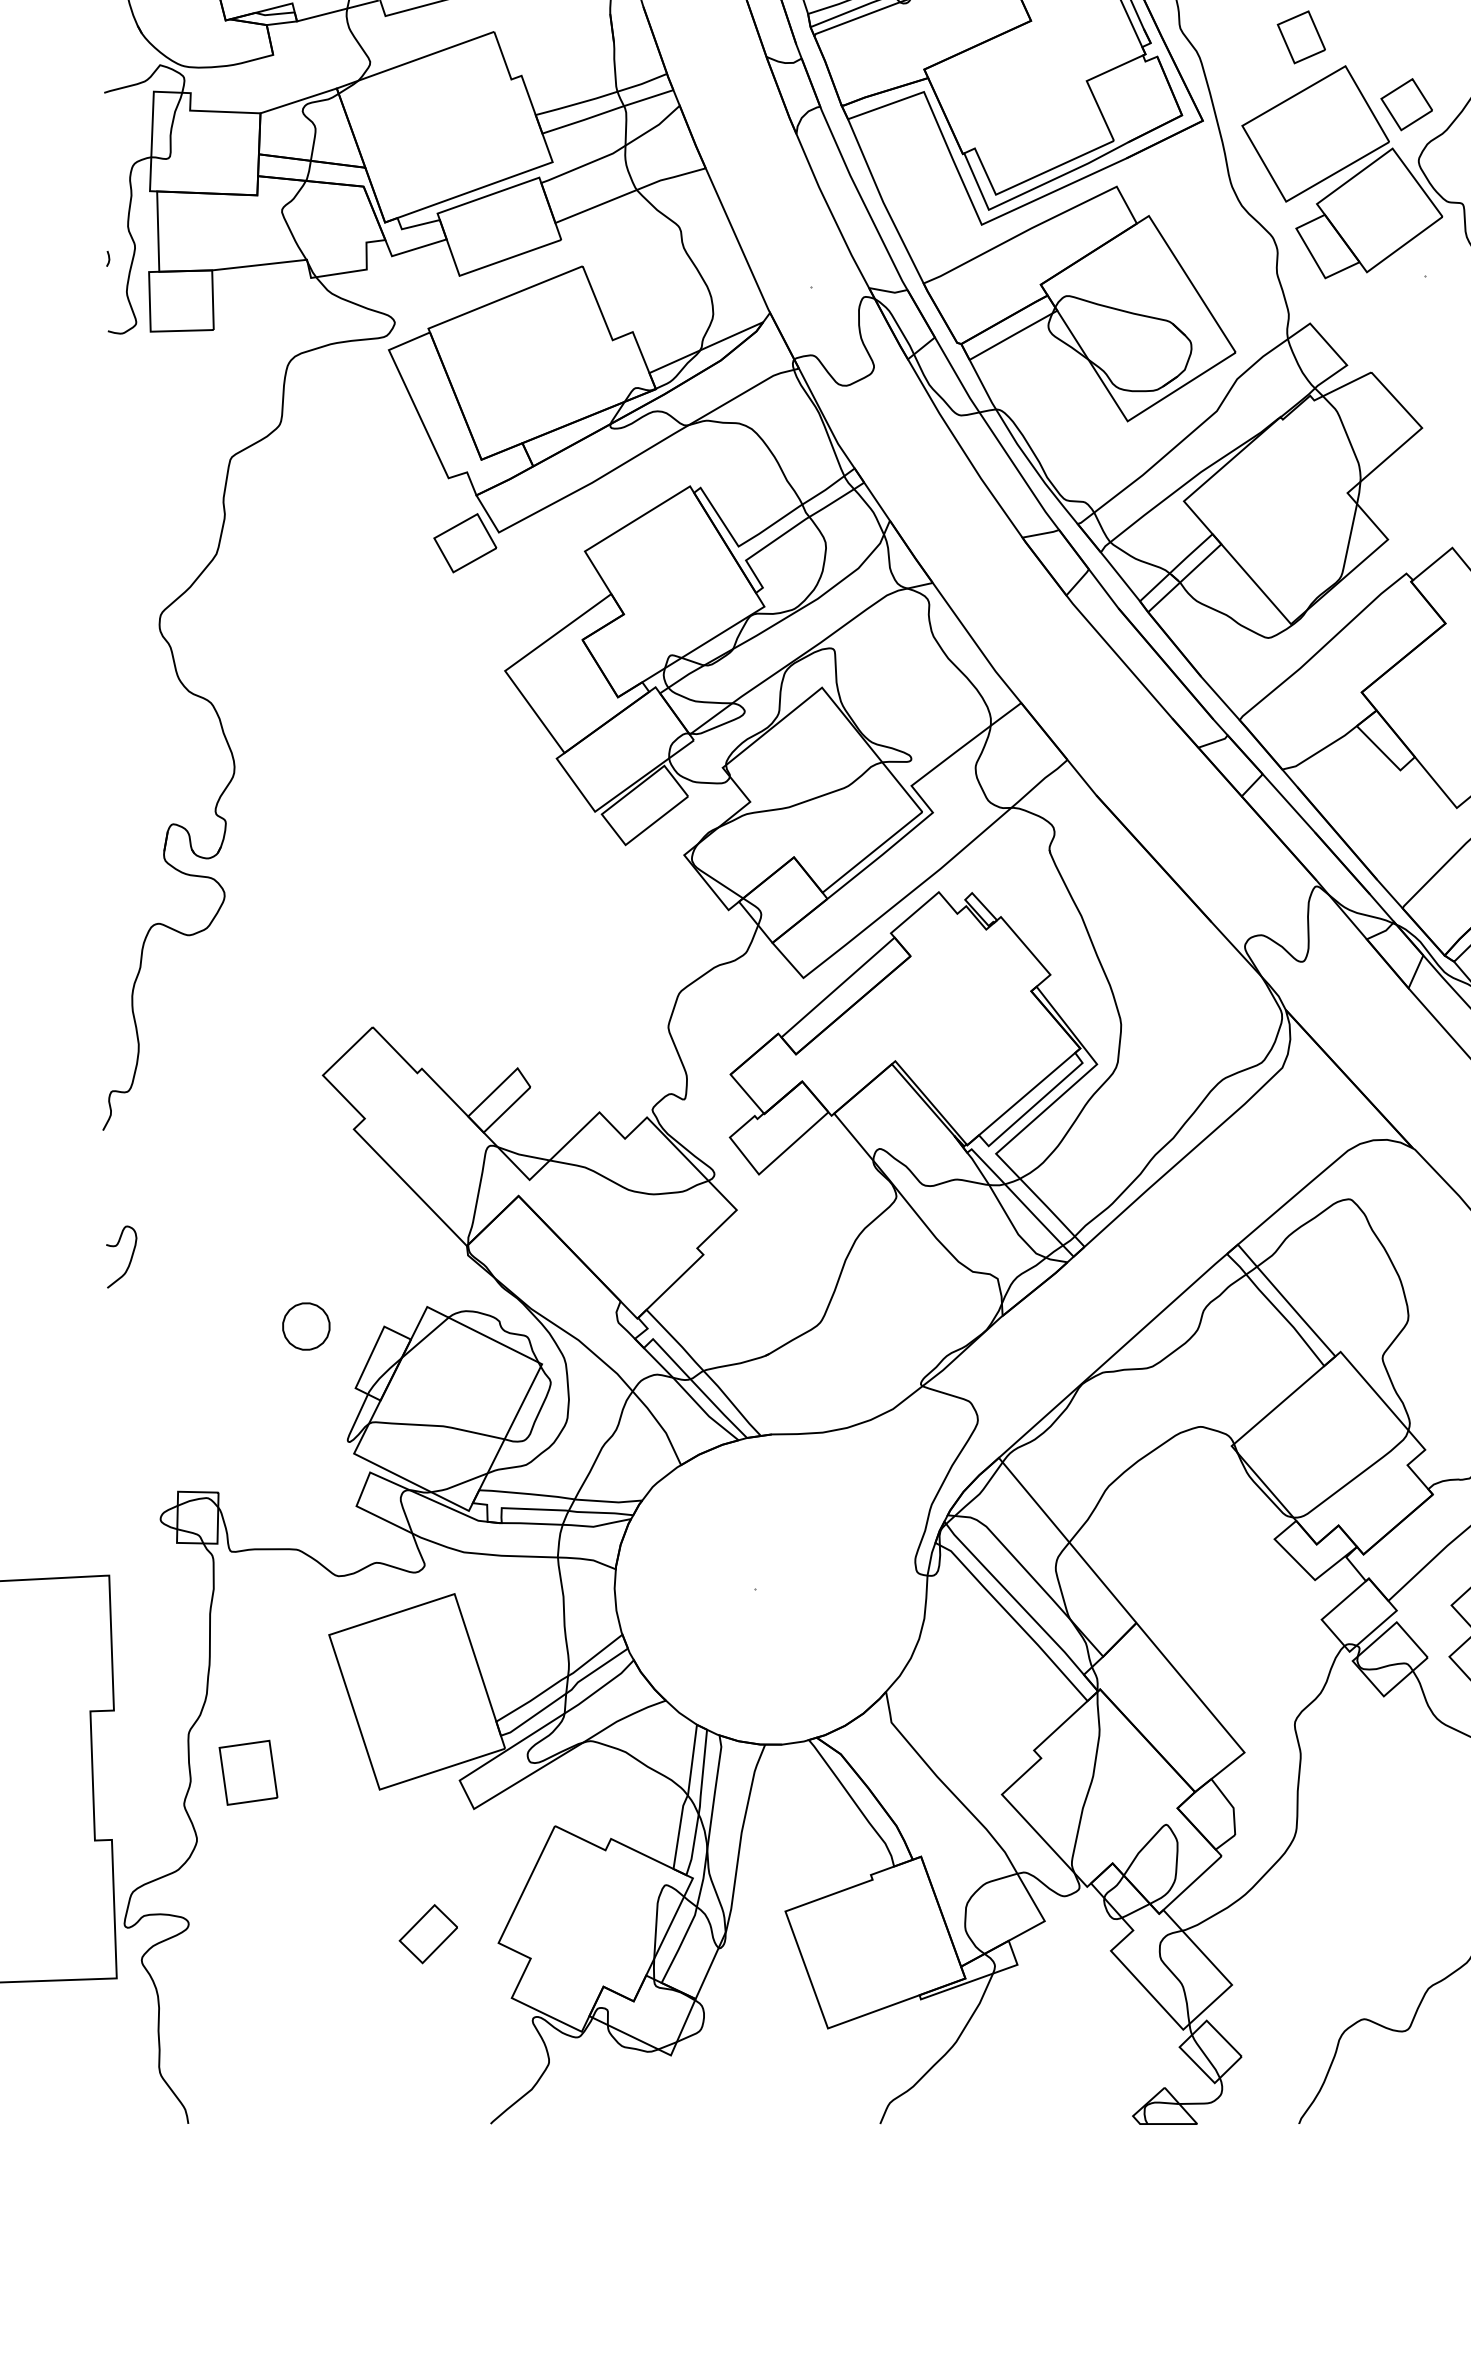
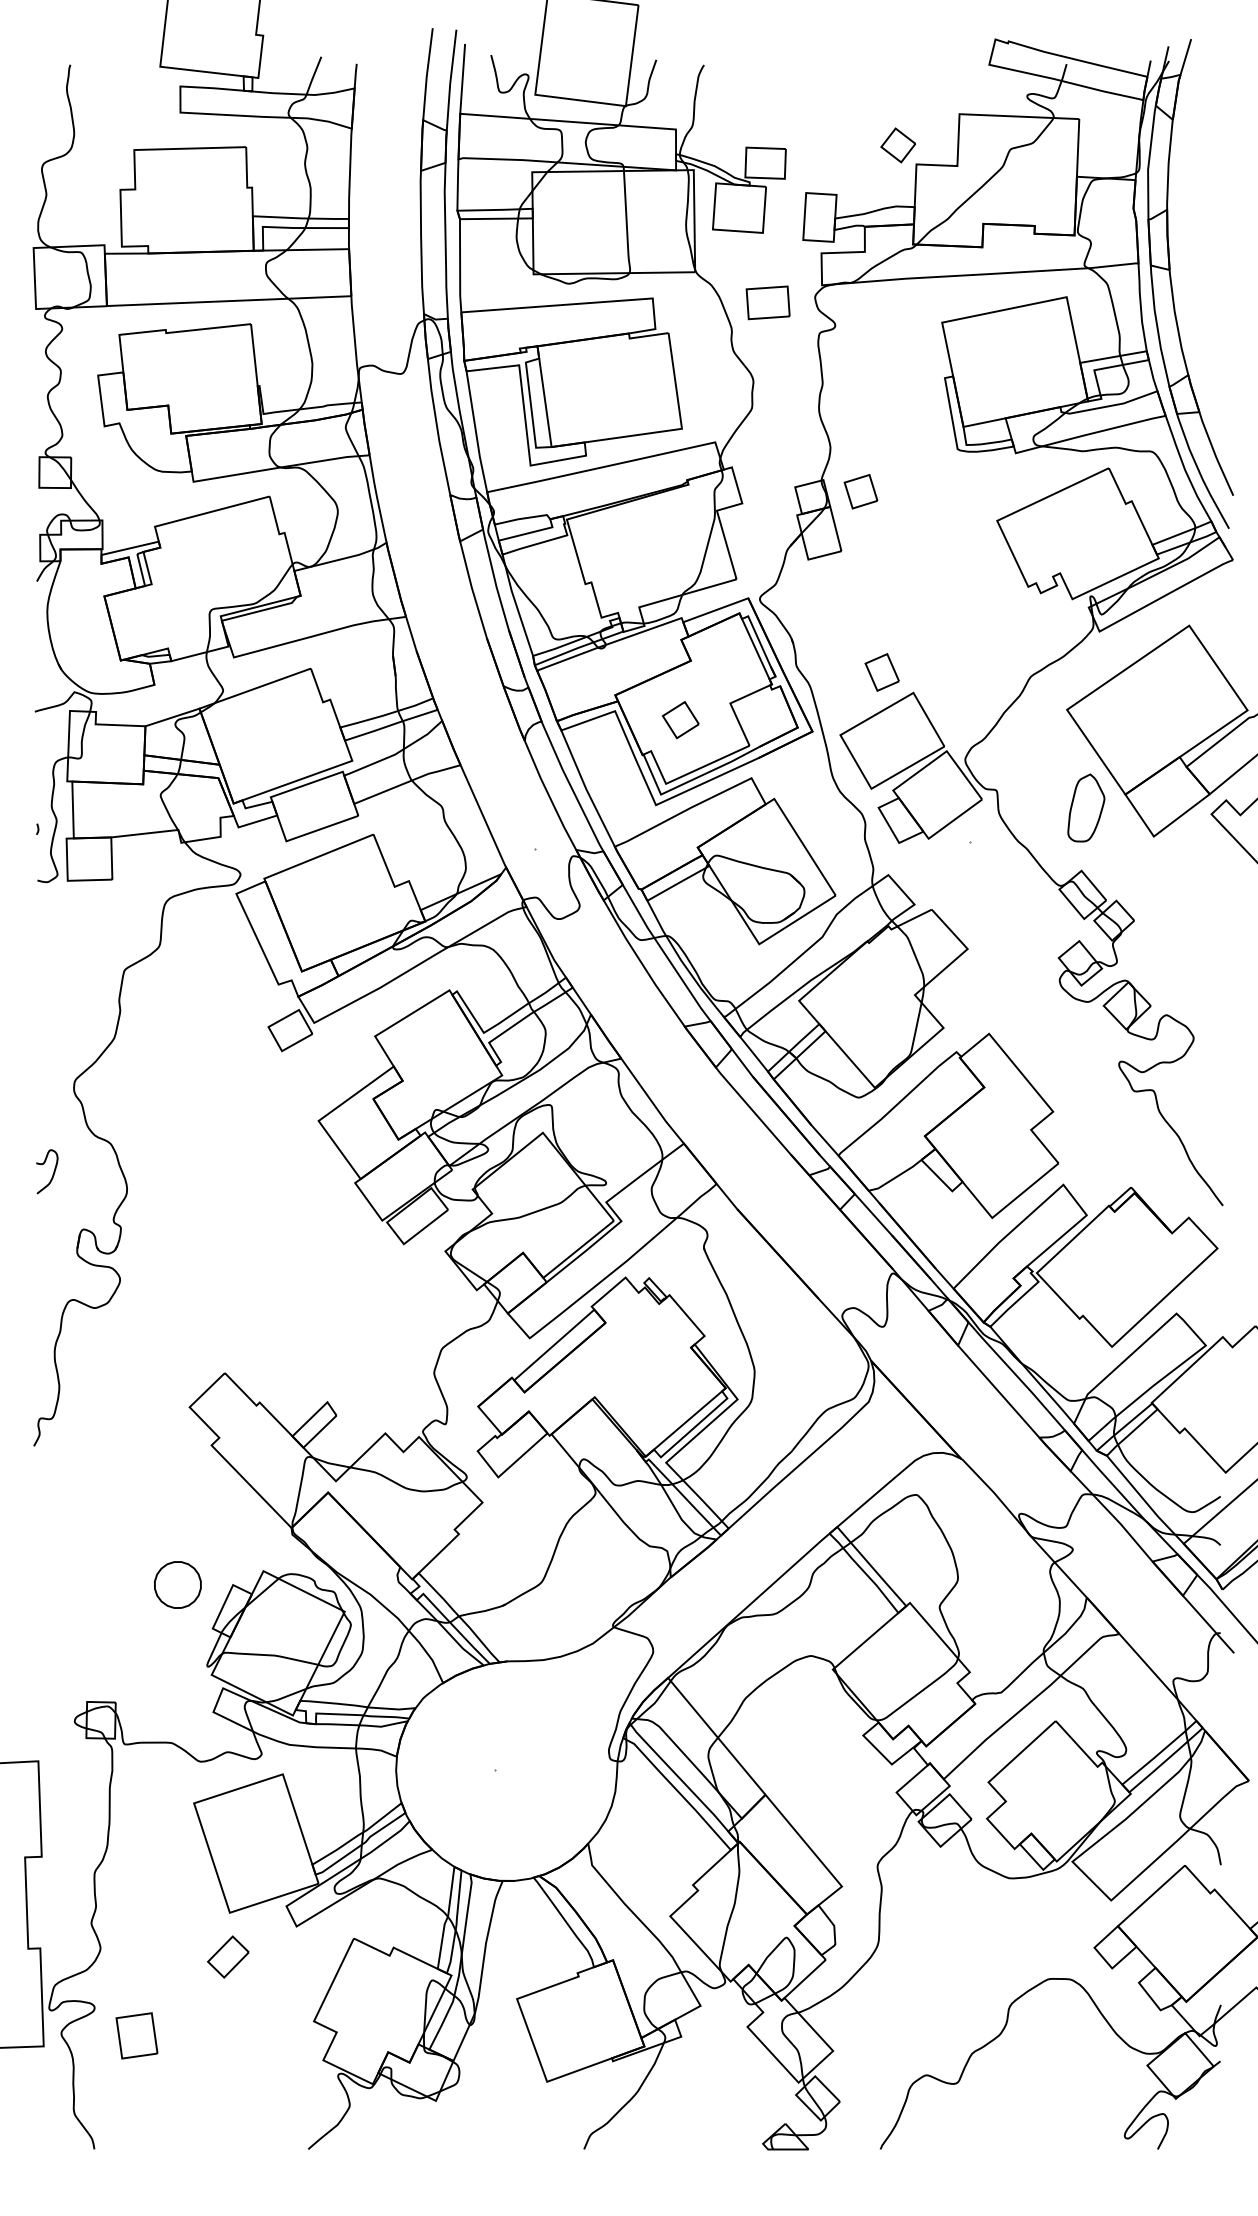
part: (1406, 105) -> (680, 720), moved
curve: (129, 1260) -> (52, 1174), moved
part: (305, 1325) -> (177, 1584), size x1.4
part: (247, 1772) -> (136, 2035), moved
part: (428, 1933) -> (228, 1956), moved

